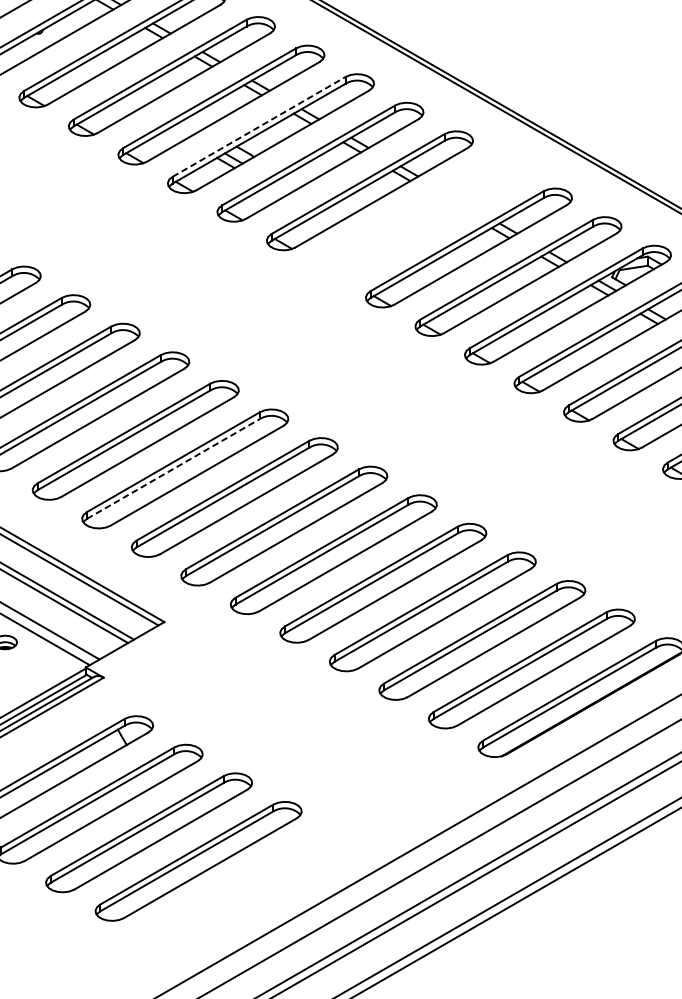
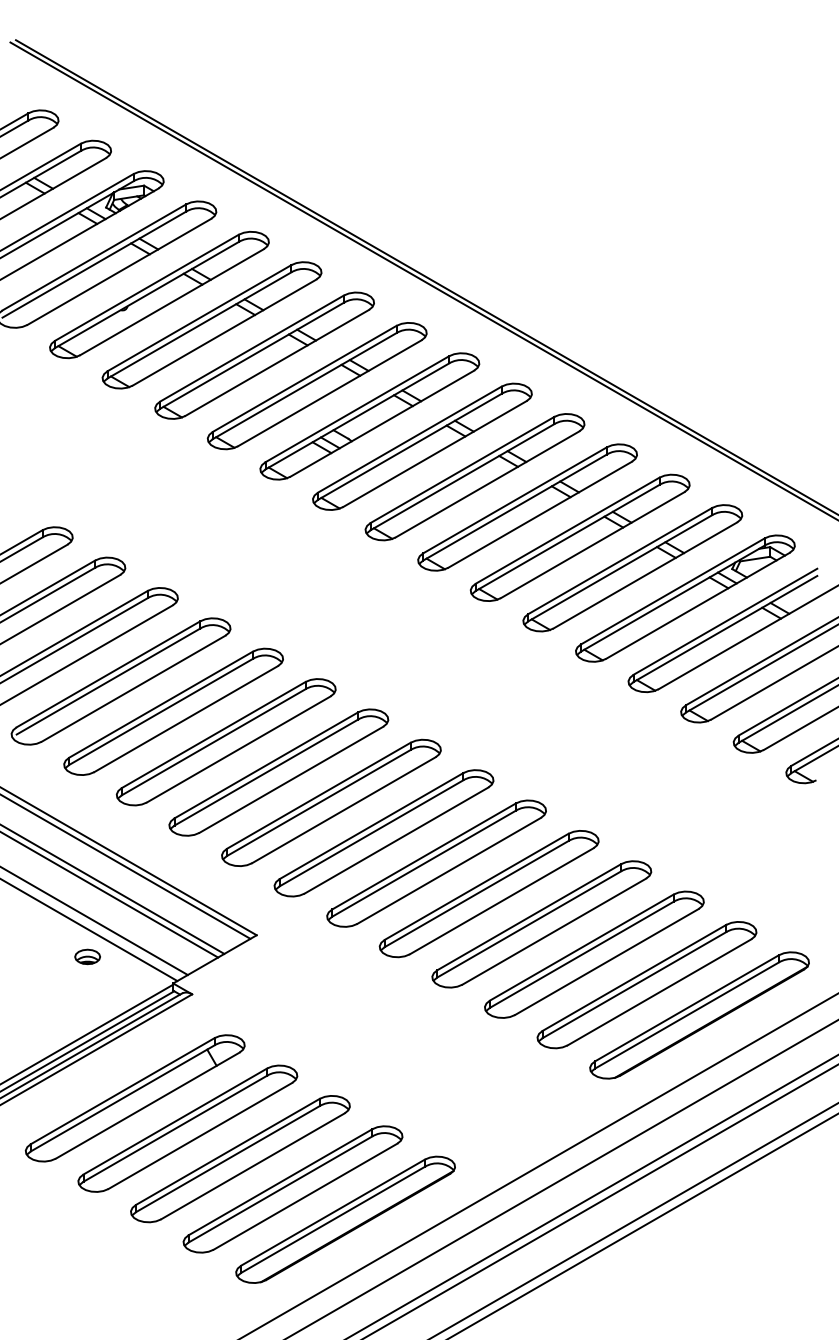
line: (259, 126) -> (357, 408), dashed -> solid
part: (419, 219) -> (527, 507), added
line: (173, 468) -> (266, 772), dashed -> solid
part: (248, 889) -> (345, 1219), added

